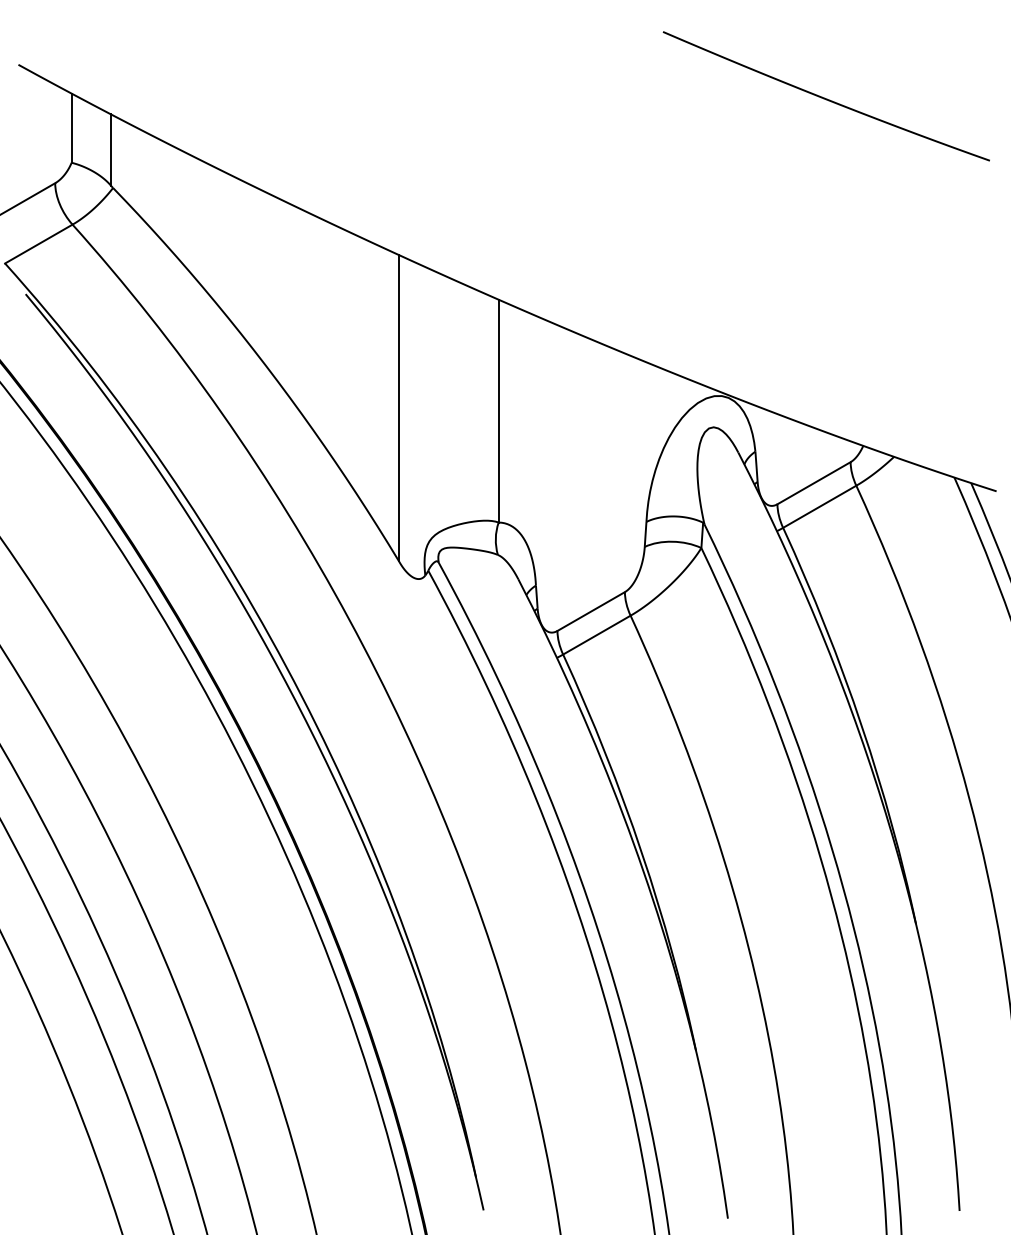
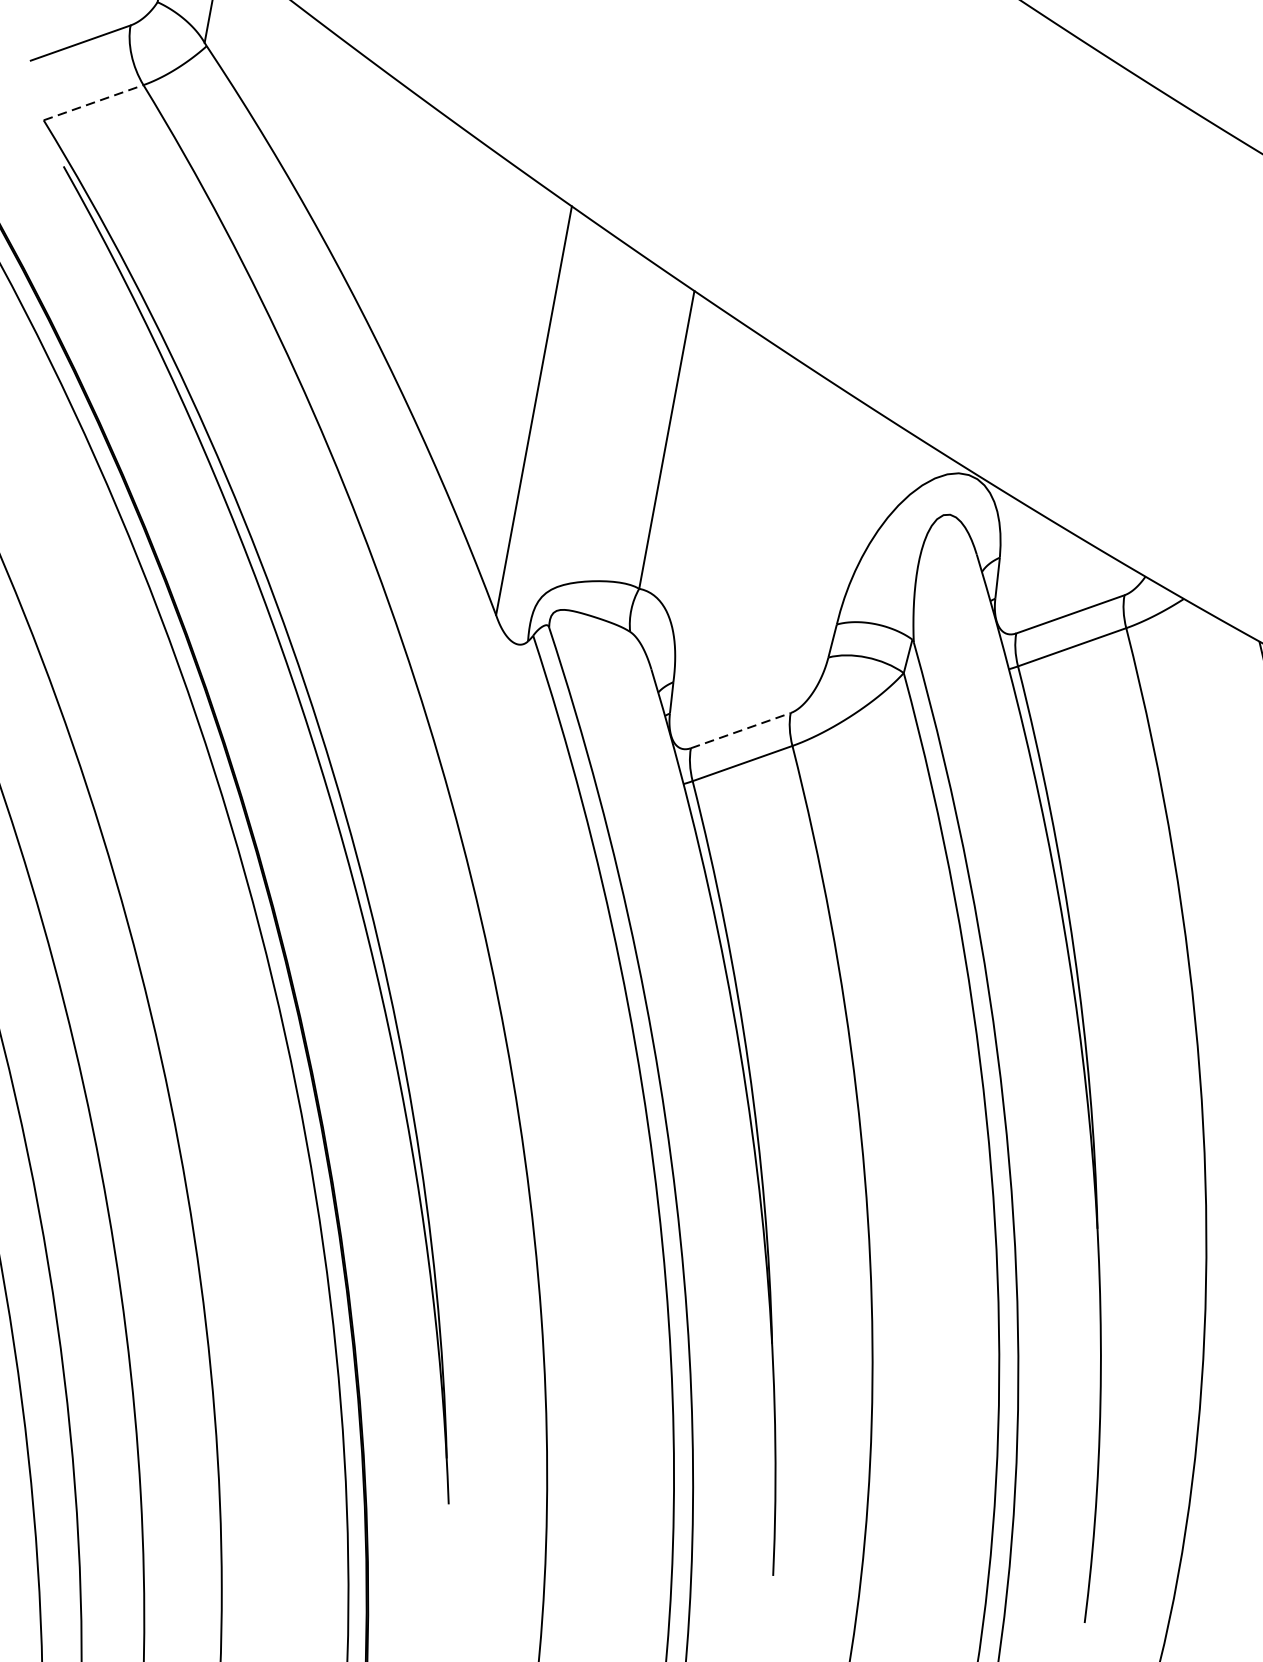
line: (38, 244) -> (93, 103), solid -> dashed
line: (591, 611) -> (741, 730), solid -> dashed

